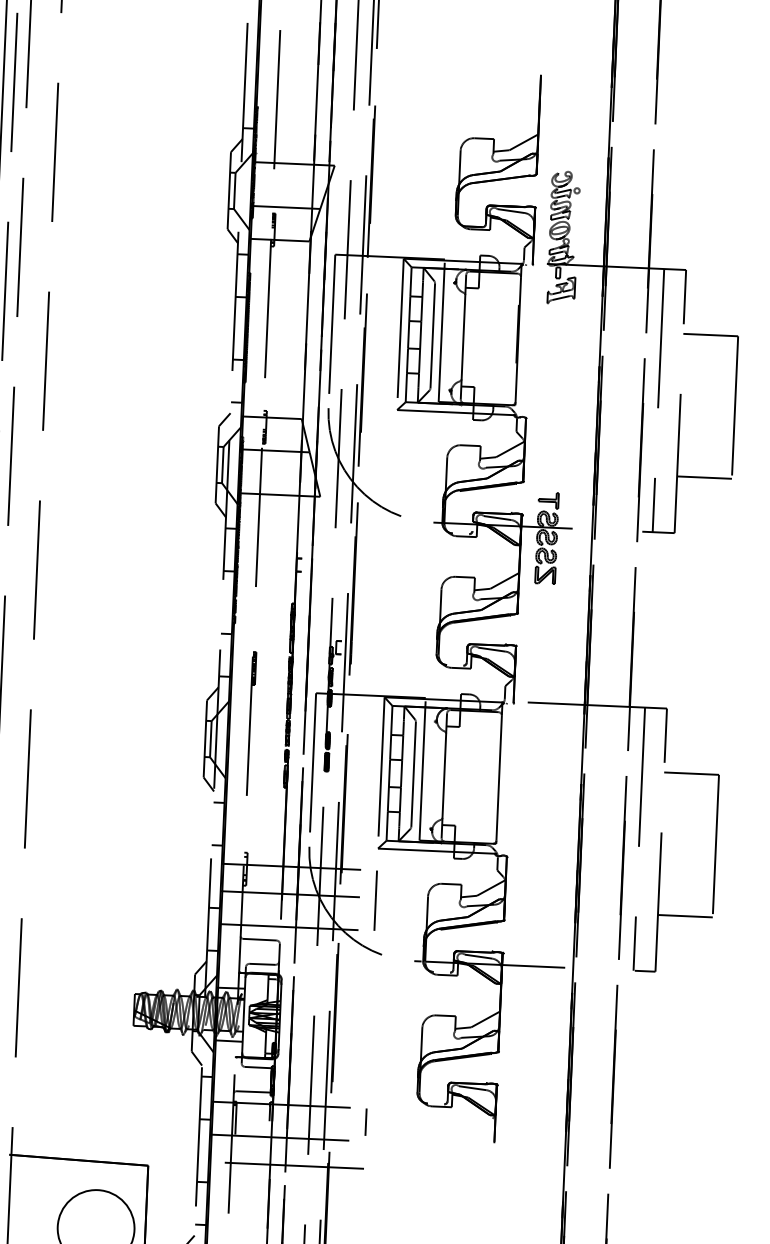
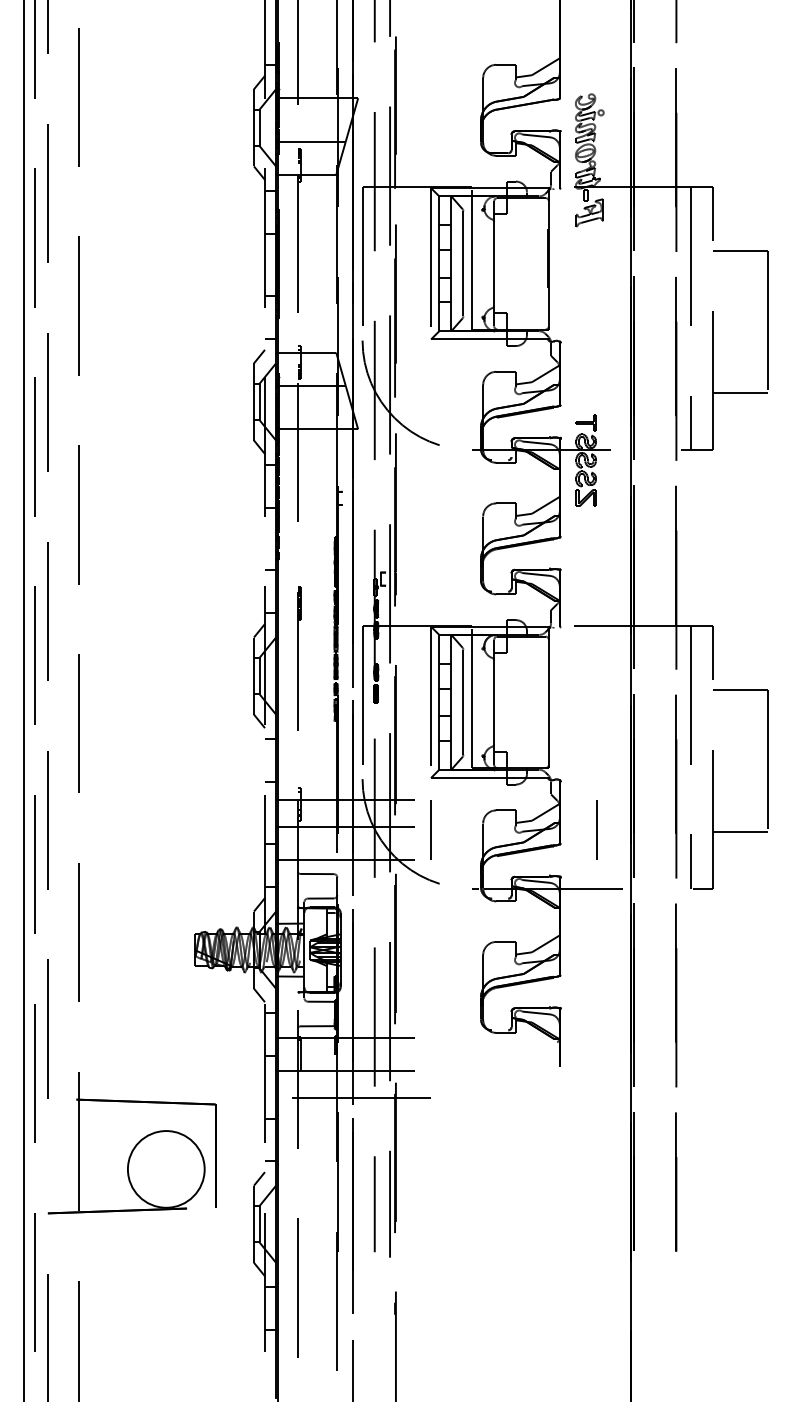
line: (541, 907) -> (596, 829), added
line: (366, 1122) -> (431, 1051), removed

